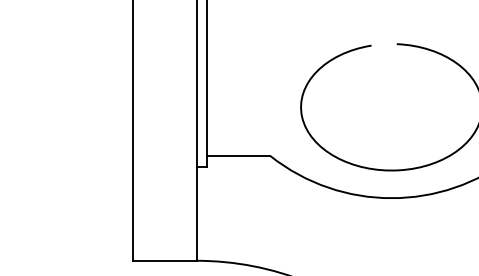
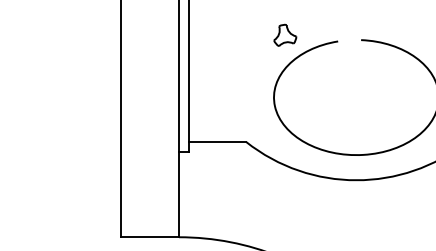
part: (313, 38) -> (285, 34), added

